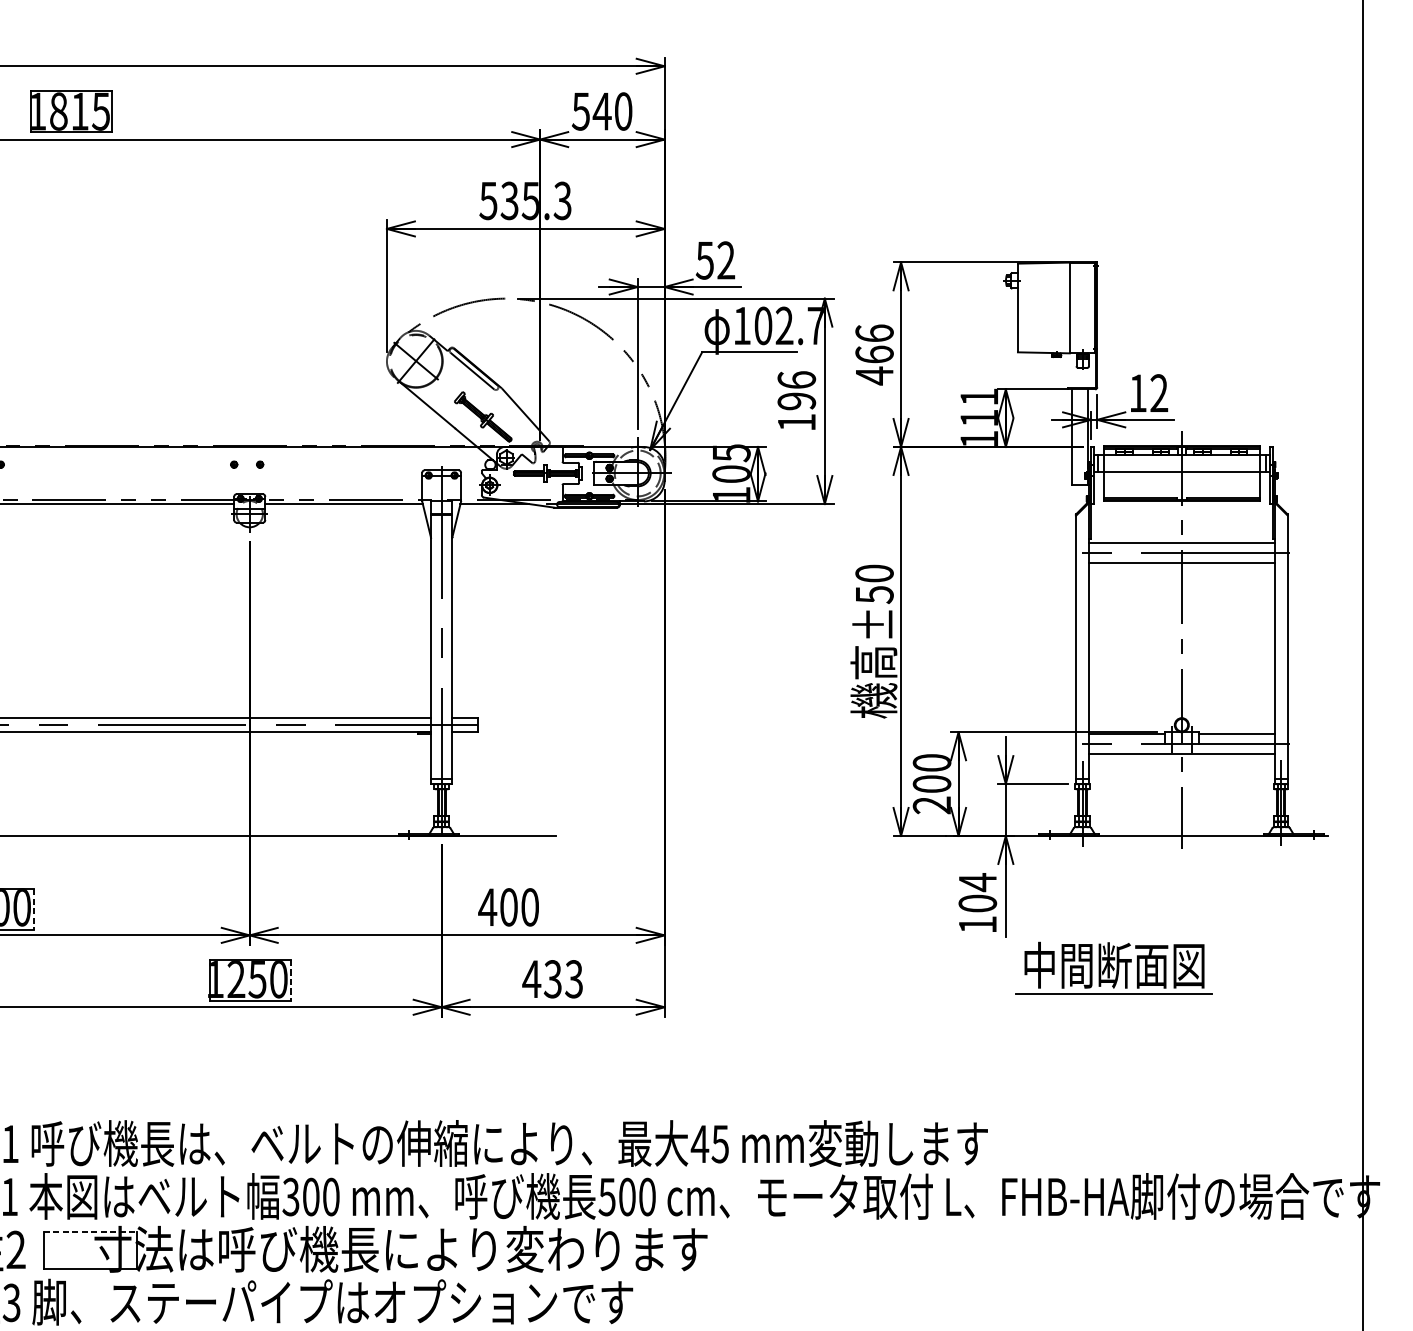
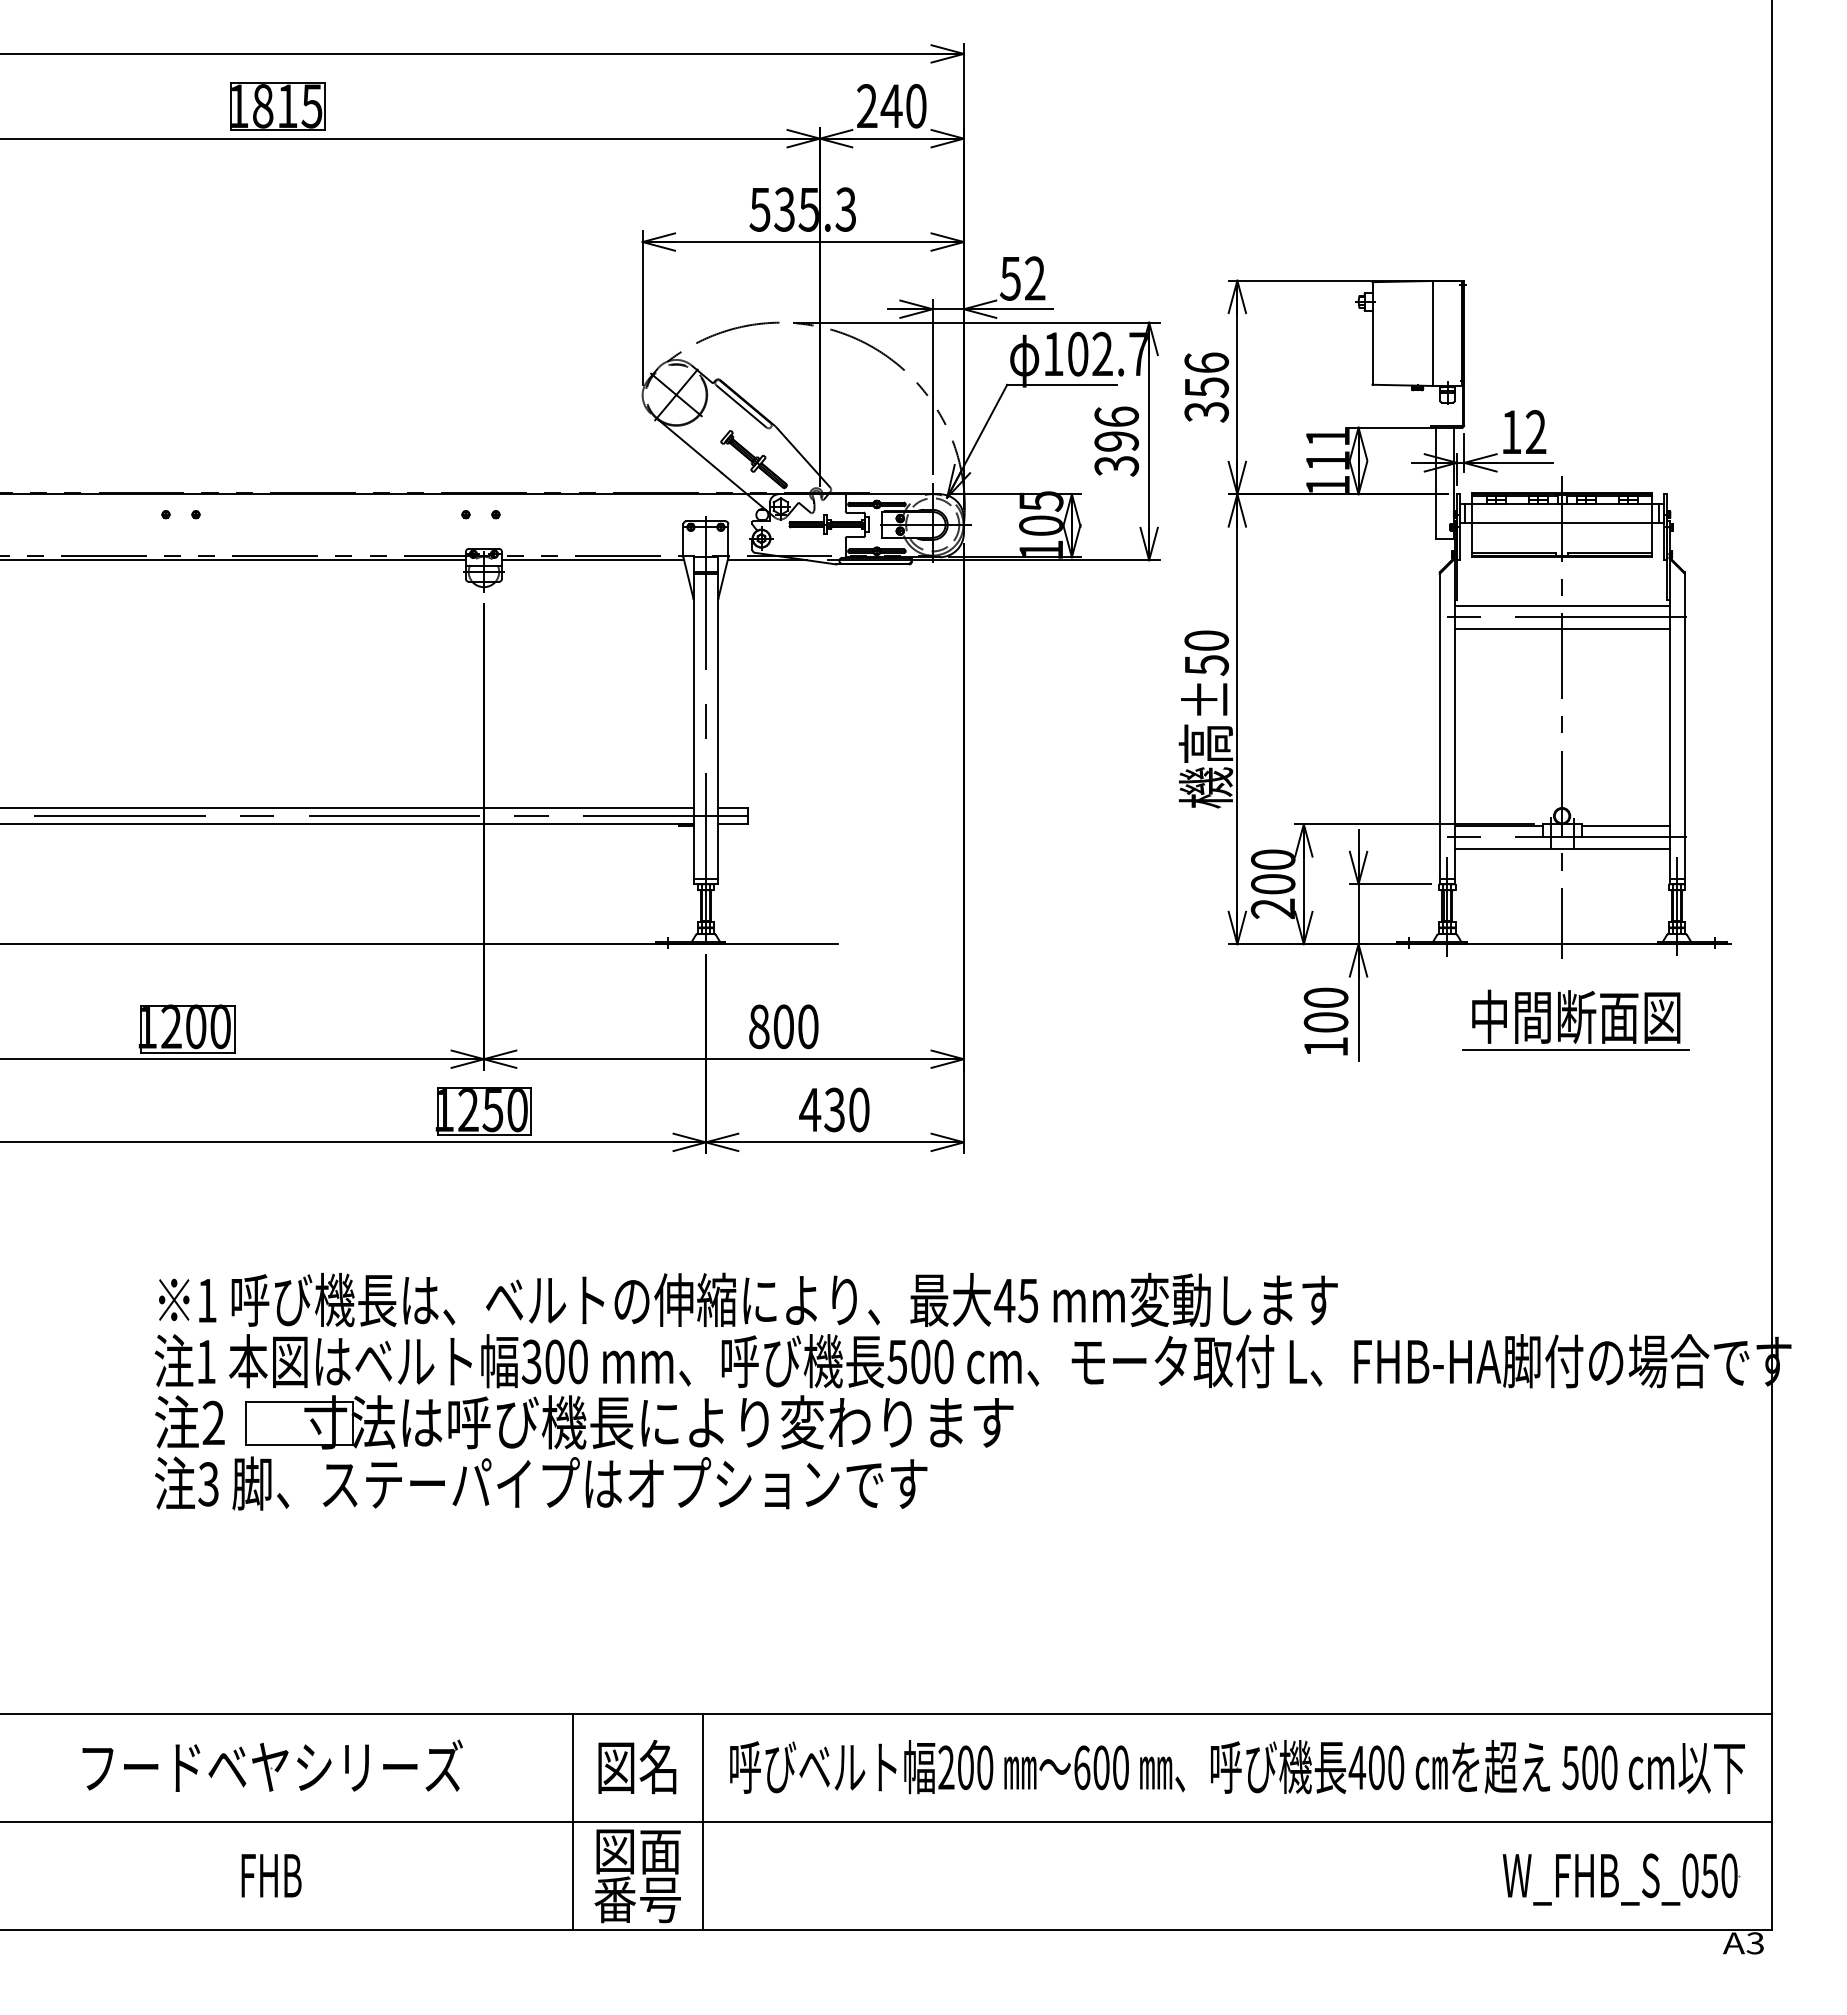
text: (580, 111) -> (866, 106), 540 -> 240
text: (874, 365) -> (1206, 400), 466 -> 356
text: (796, 422) -> (1116, 466), 196 -> 396
text: (977, 882) -> (1325, 998), 104 -> 100
text: (487, 907) -> (759, 1026), 400 -> 800
line: (34, 909) -> (234, 1029), dashed -> solid
part: (1113, 967) -> (1575, 1019), moved
text: (573, 978) -> (858, 1109), 433 -> 430
line: (290, 980) -> (531, 1111), dashed -> solid
line: (90, 1232) -> (299, 1402), dashed -> solid

